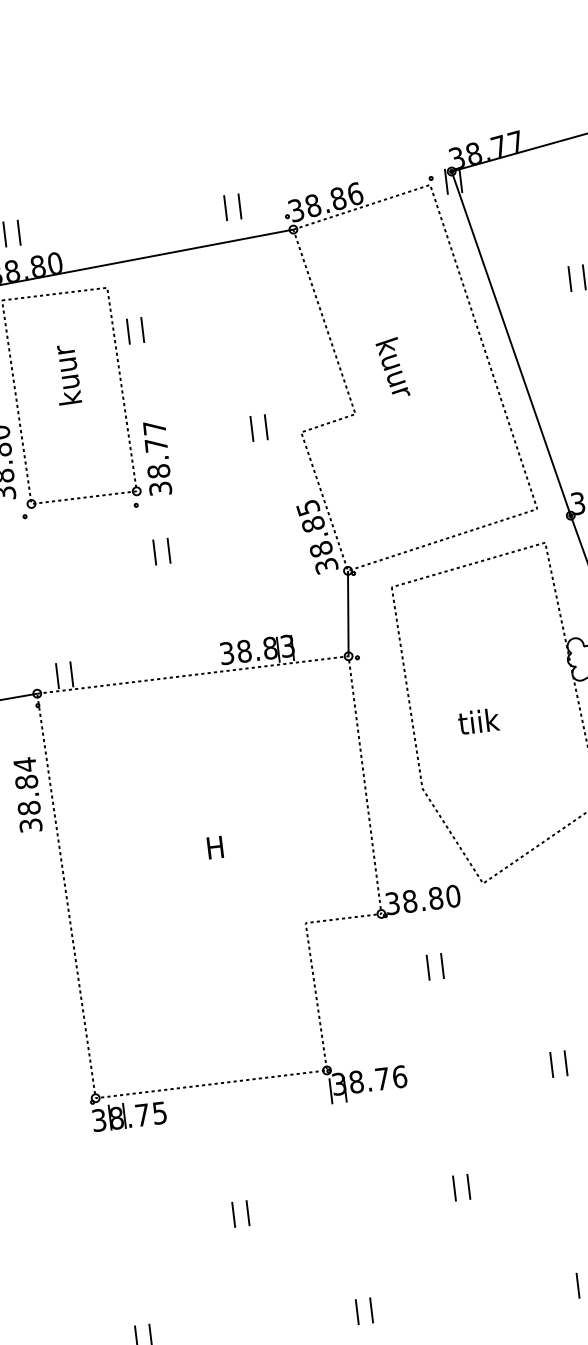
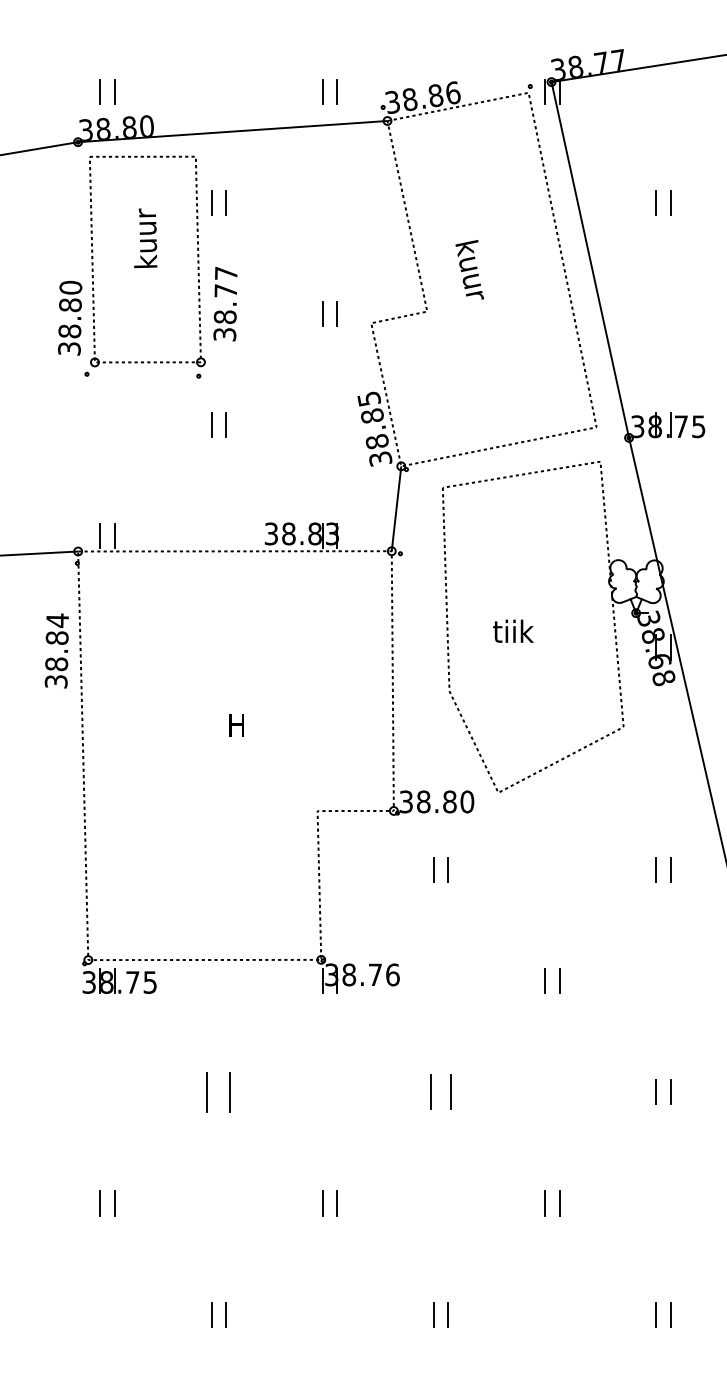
text: (157, 458) -> (225, 304), moved
part: (460, 1187) -> (440, 1091), size x1.4
part: (240, 1213) -> (218, 1091), size x1.6

